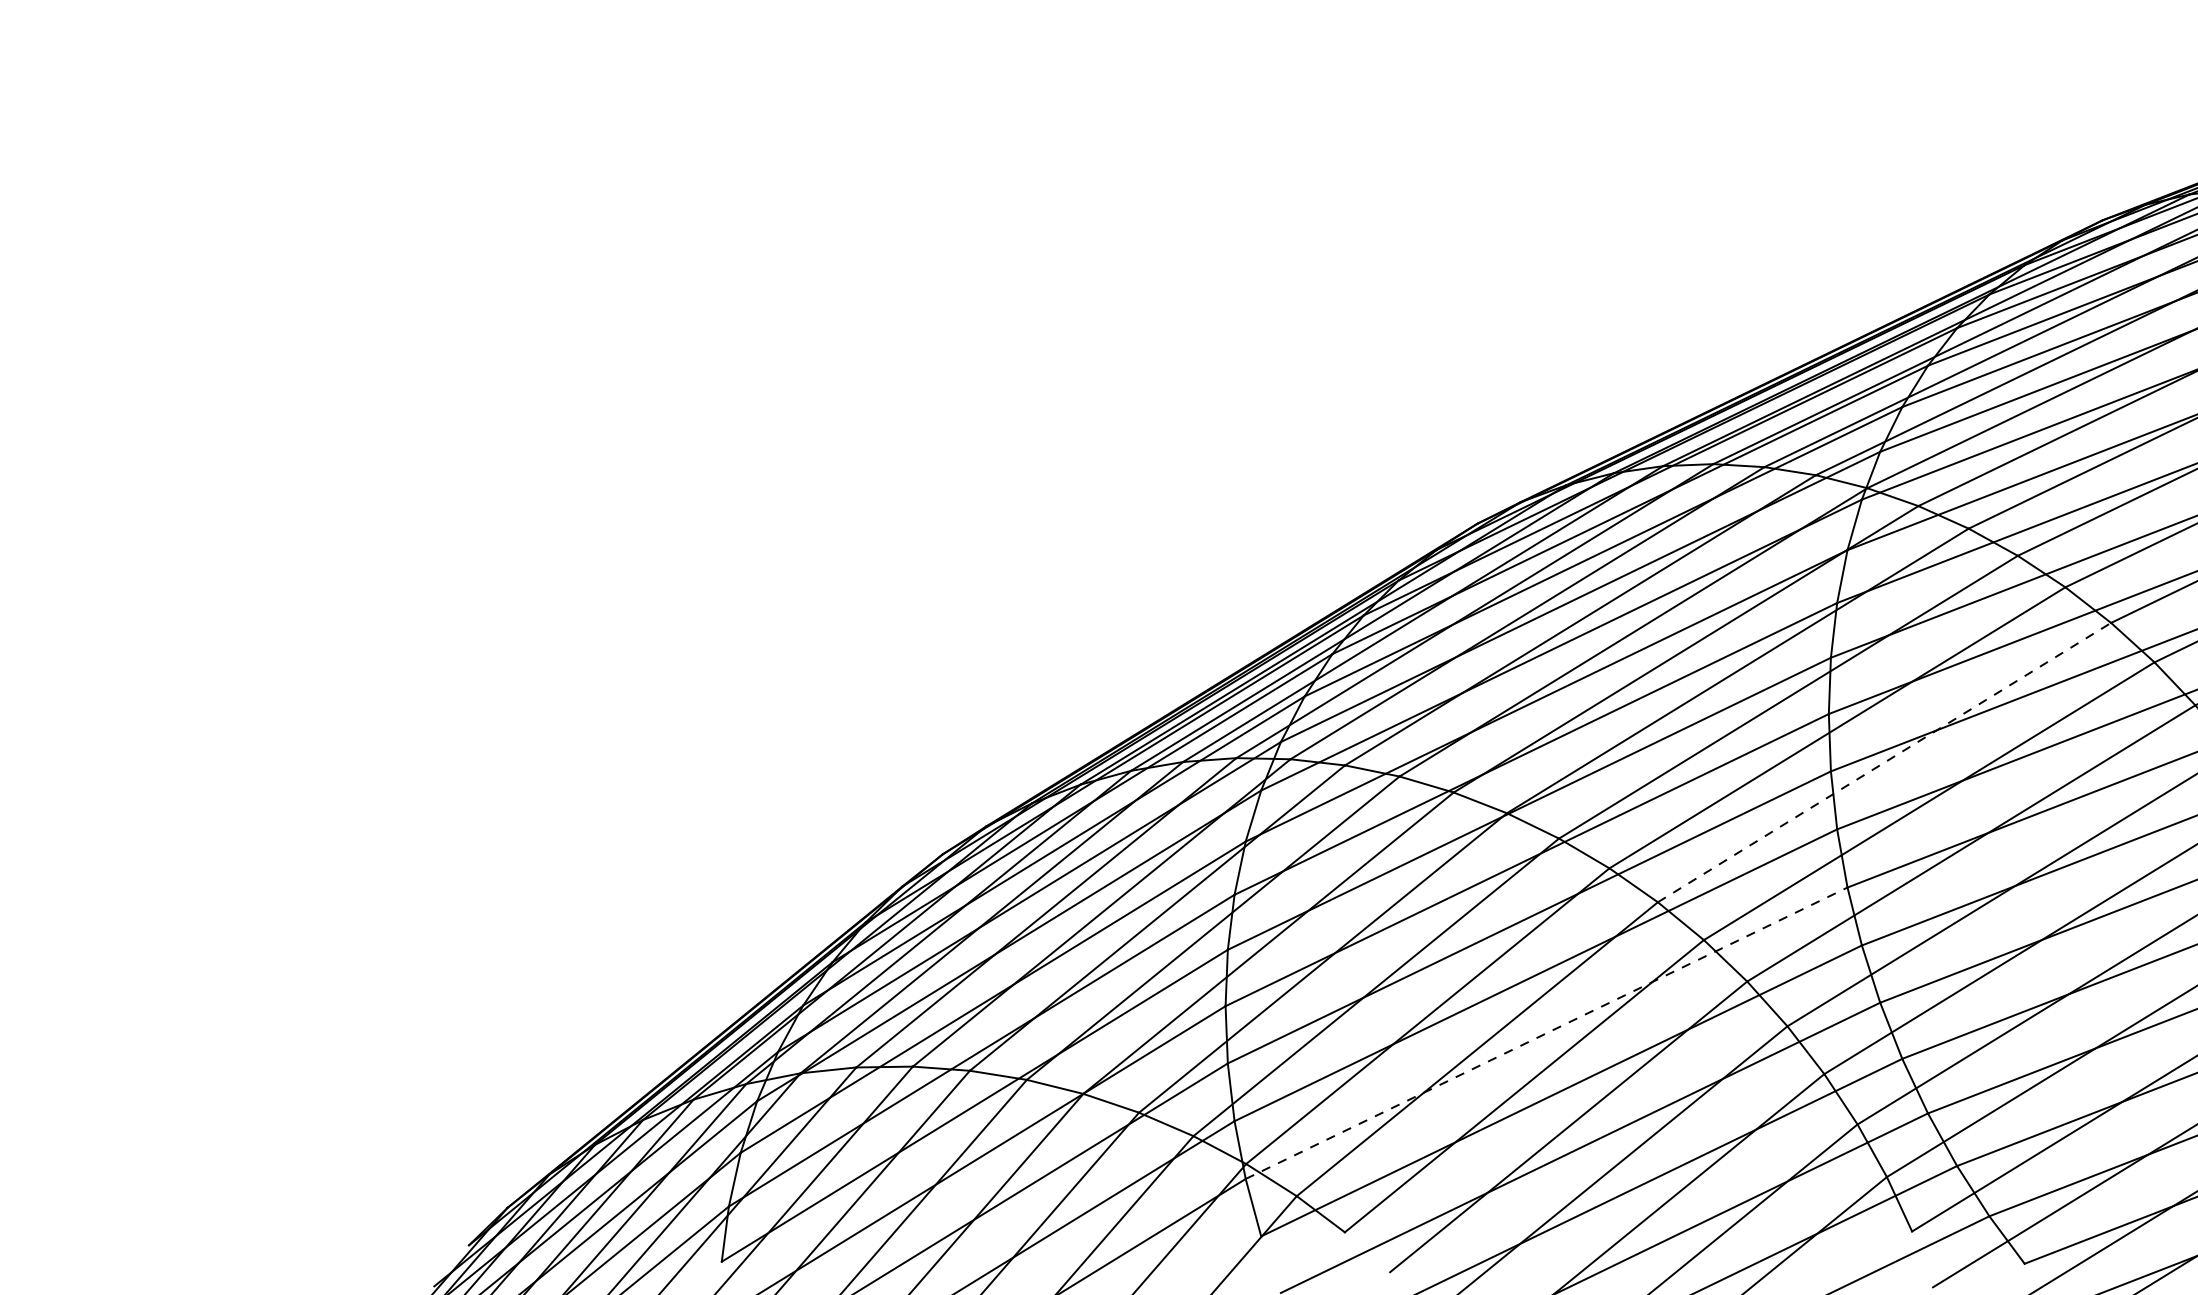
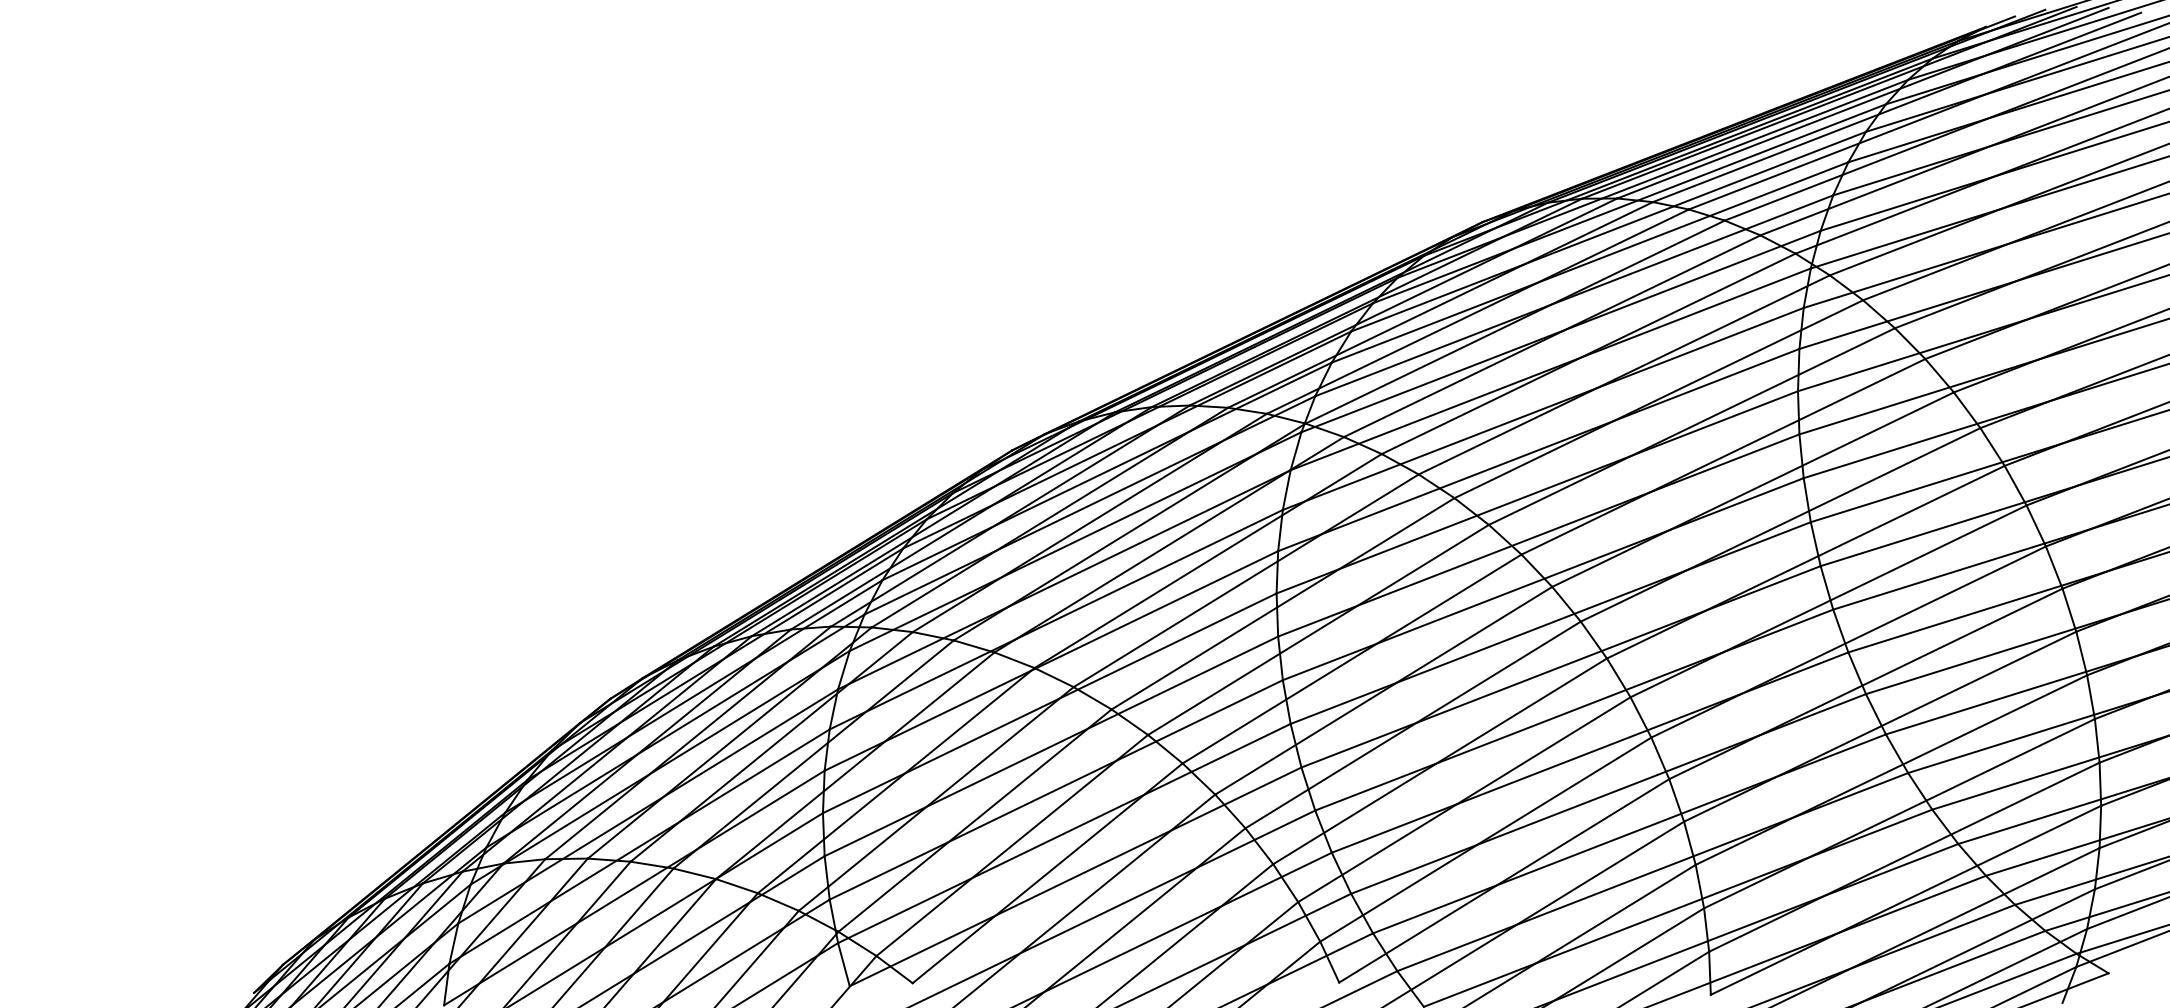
line: (1884, 761) -> (1318, 629), dashed -> solid
line: (1546, 1033) -> (1064, 833), dashed -> solid

